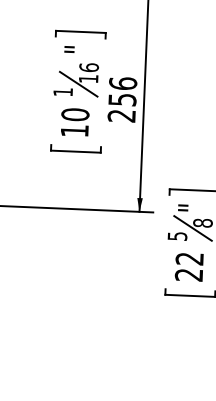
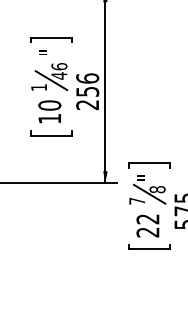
text: (88, 78) -> (59, 75), 16 -> 46
text: (177, 236) -> (137, 201), 5 -> 7

